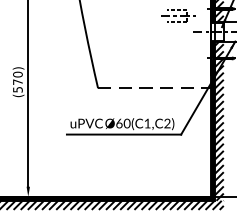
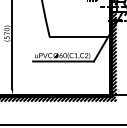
line: (154, 87) -> (79, 36), dashed -> solid

